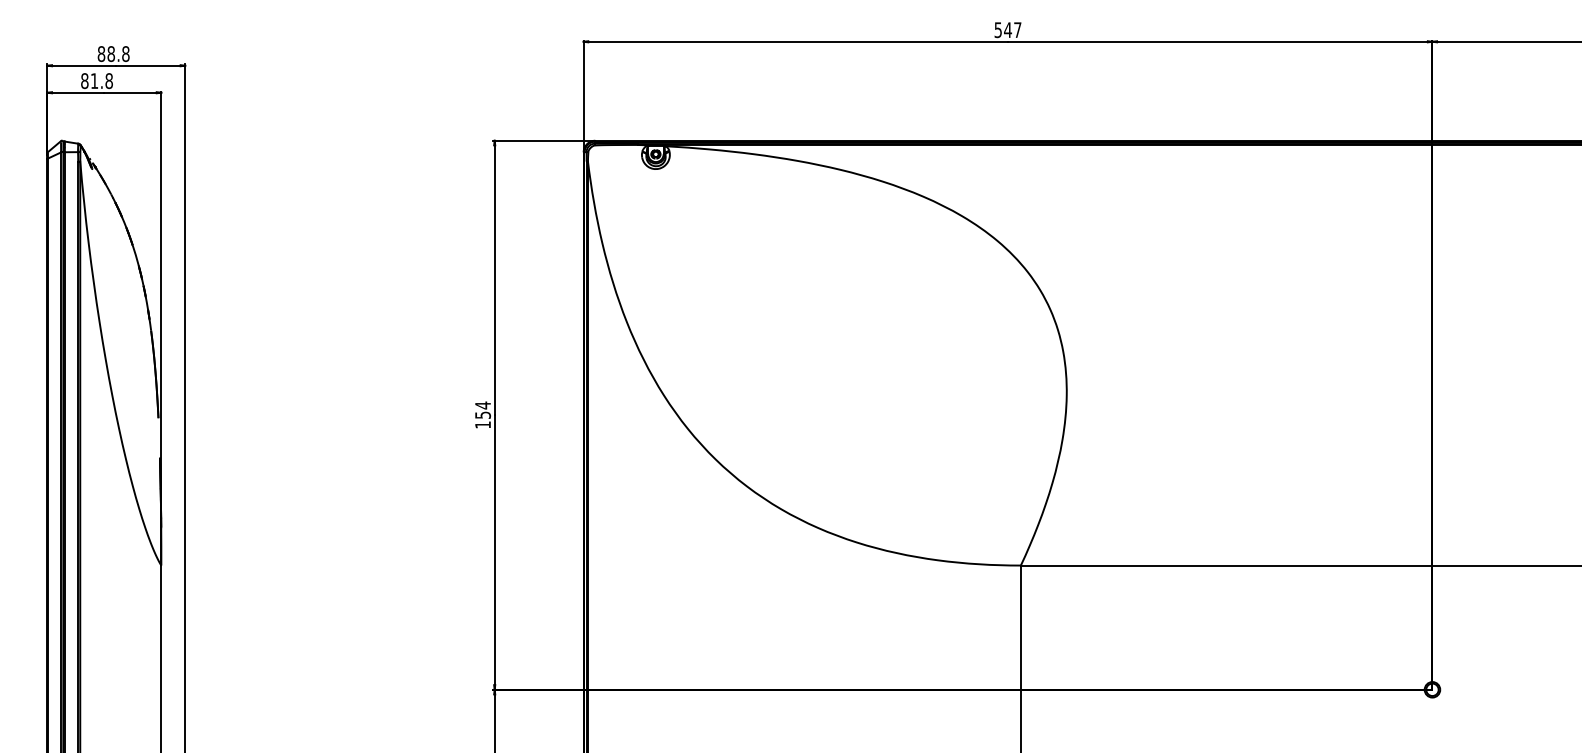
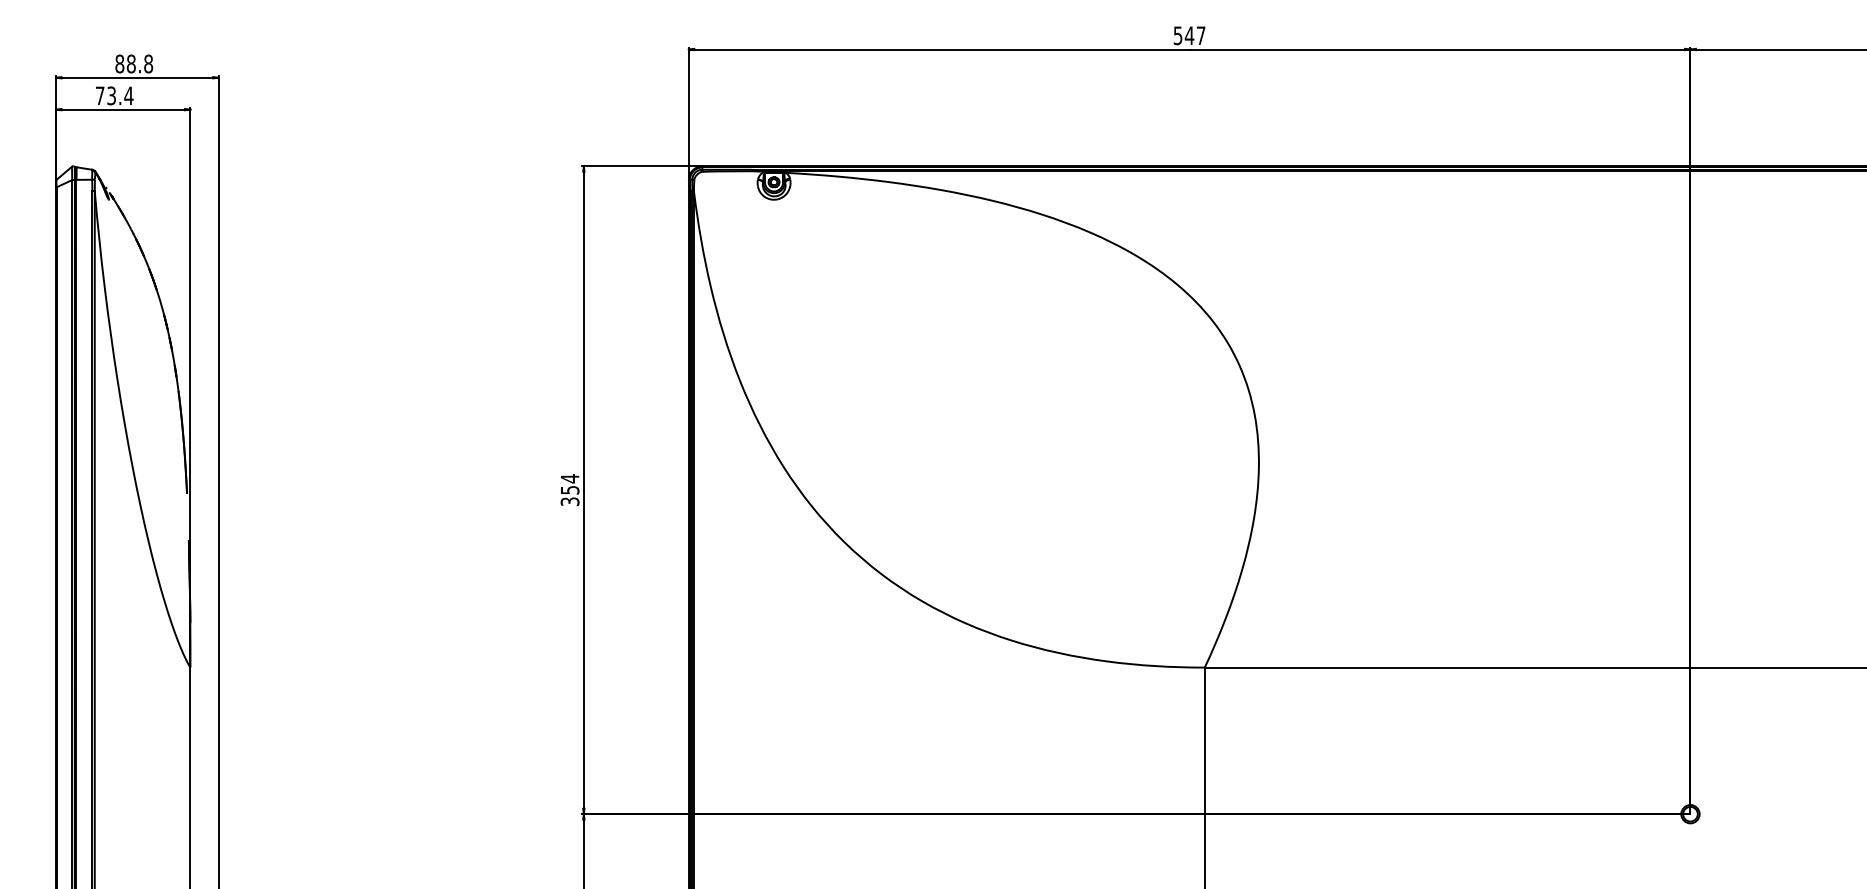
text: (96, 80) -> (114, 95), 81.8 -> 73.4
text: (482, 424) -> (569, 501), 154 -> 354

